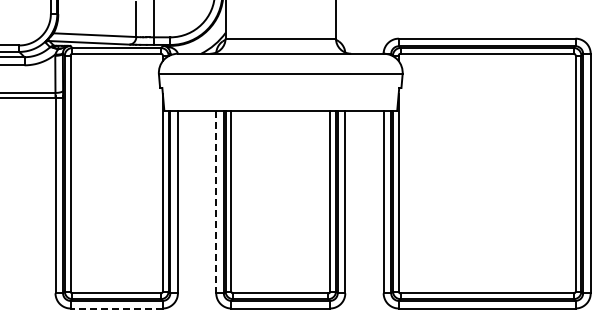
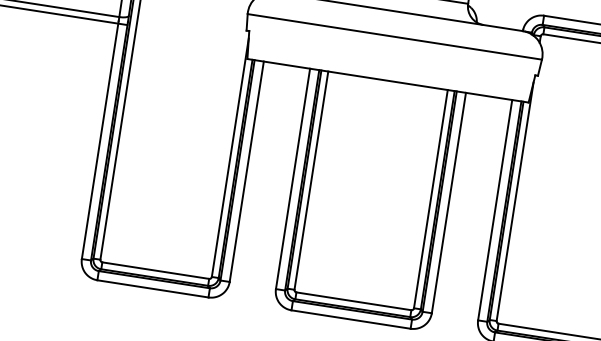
line: (216, 202) -> (293, 179), dashed -> solid
line: (116, 308) -> (152, 288), dashed -> solid

